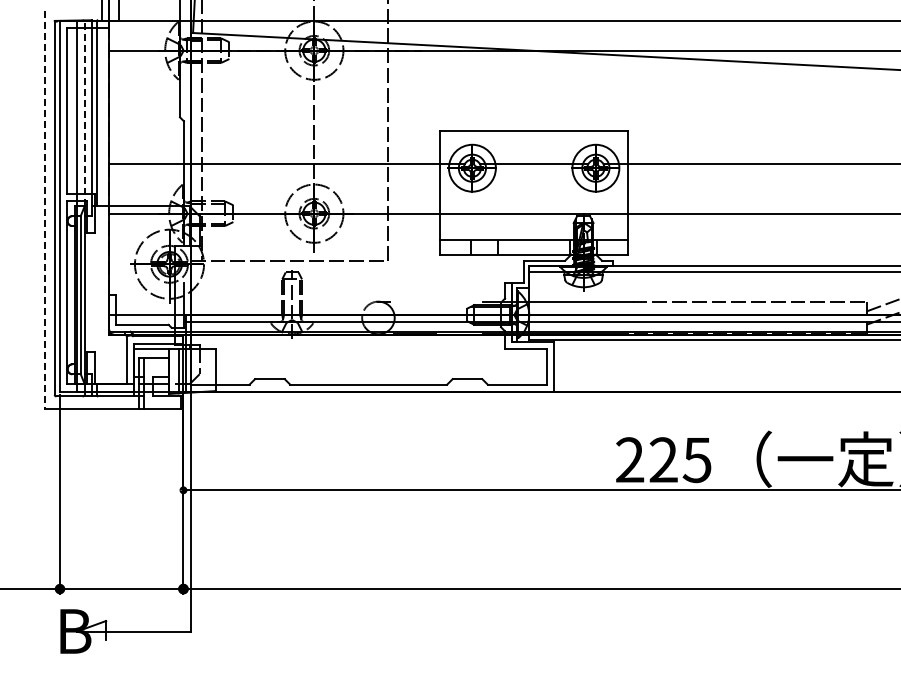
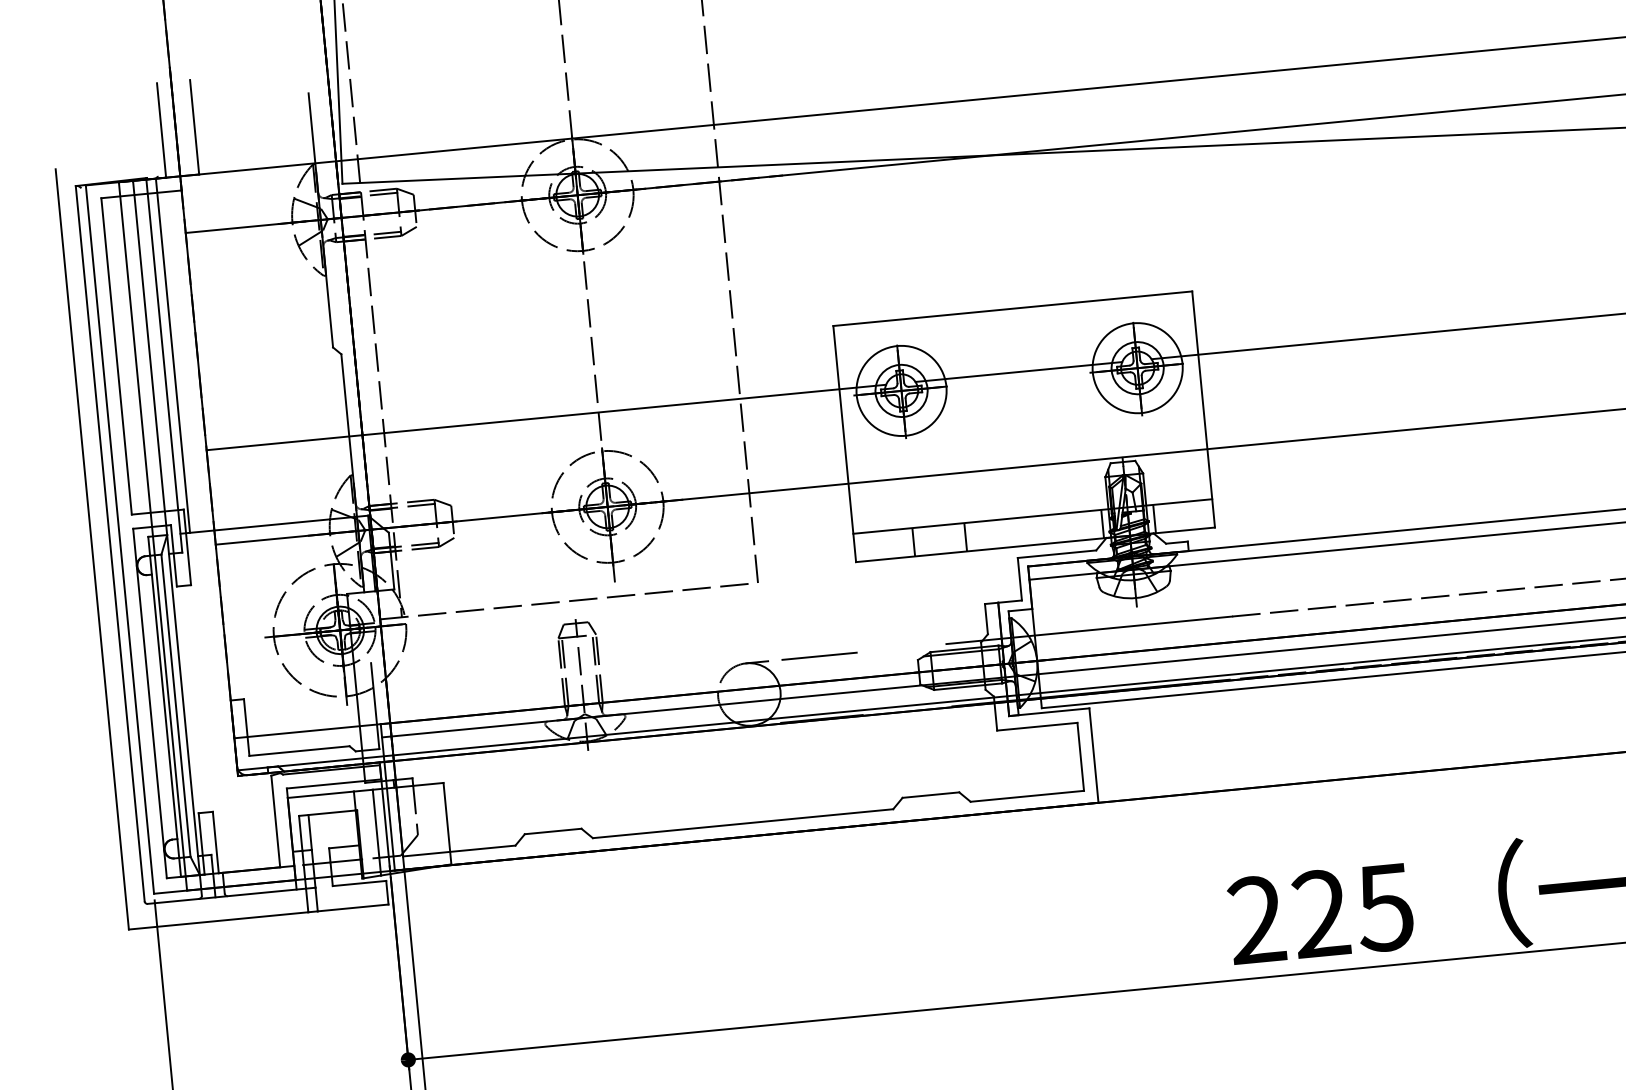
line: (84, 113) -> (149, 357), dashed -> solid
line: (45, 209) -> (92, 548), dashed -> solid
line: (416, 301) -> (819, 656), added

